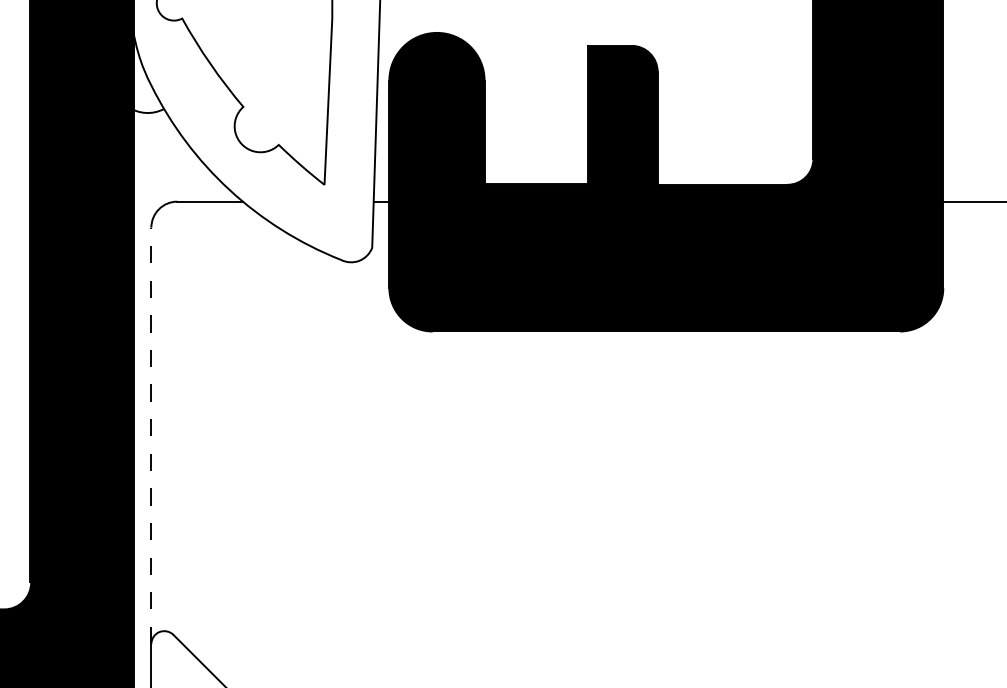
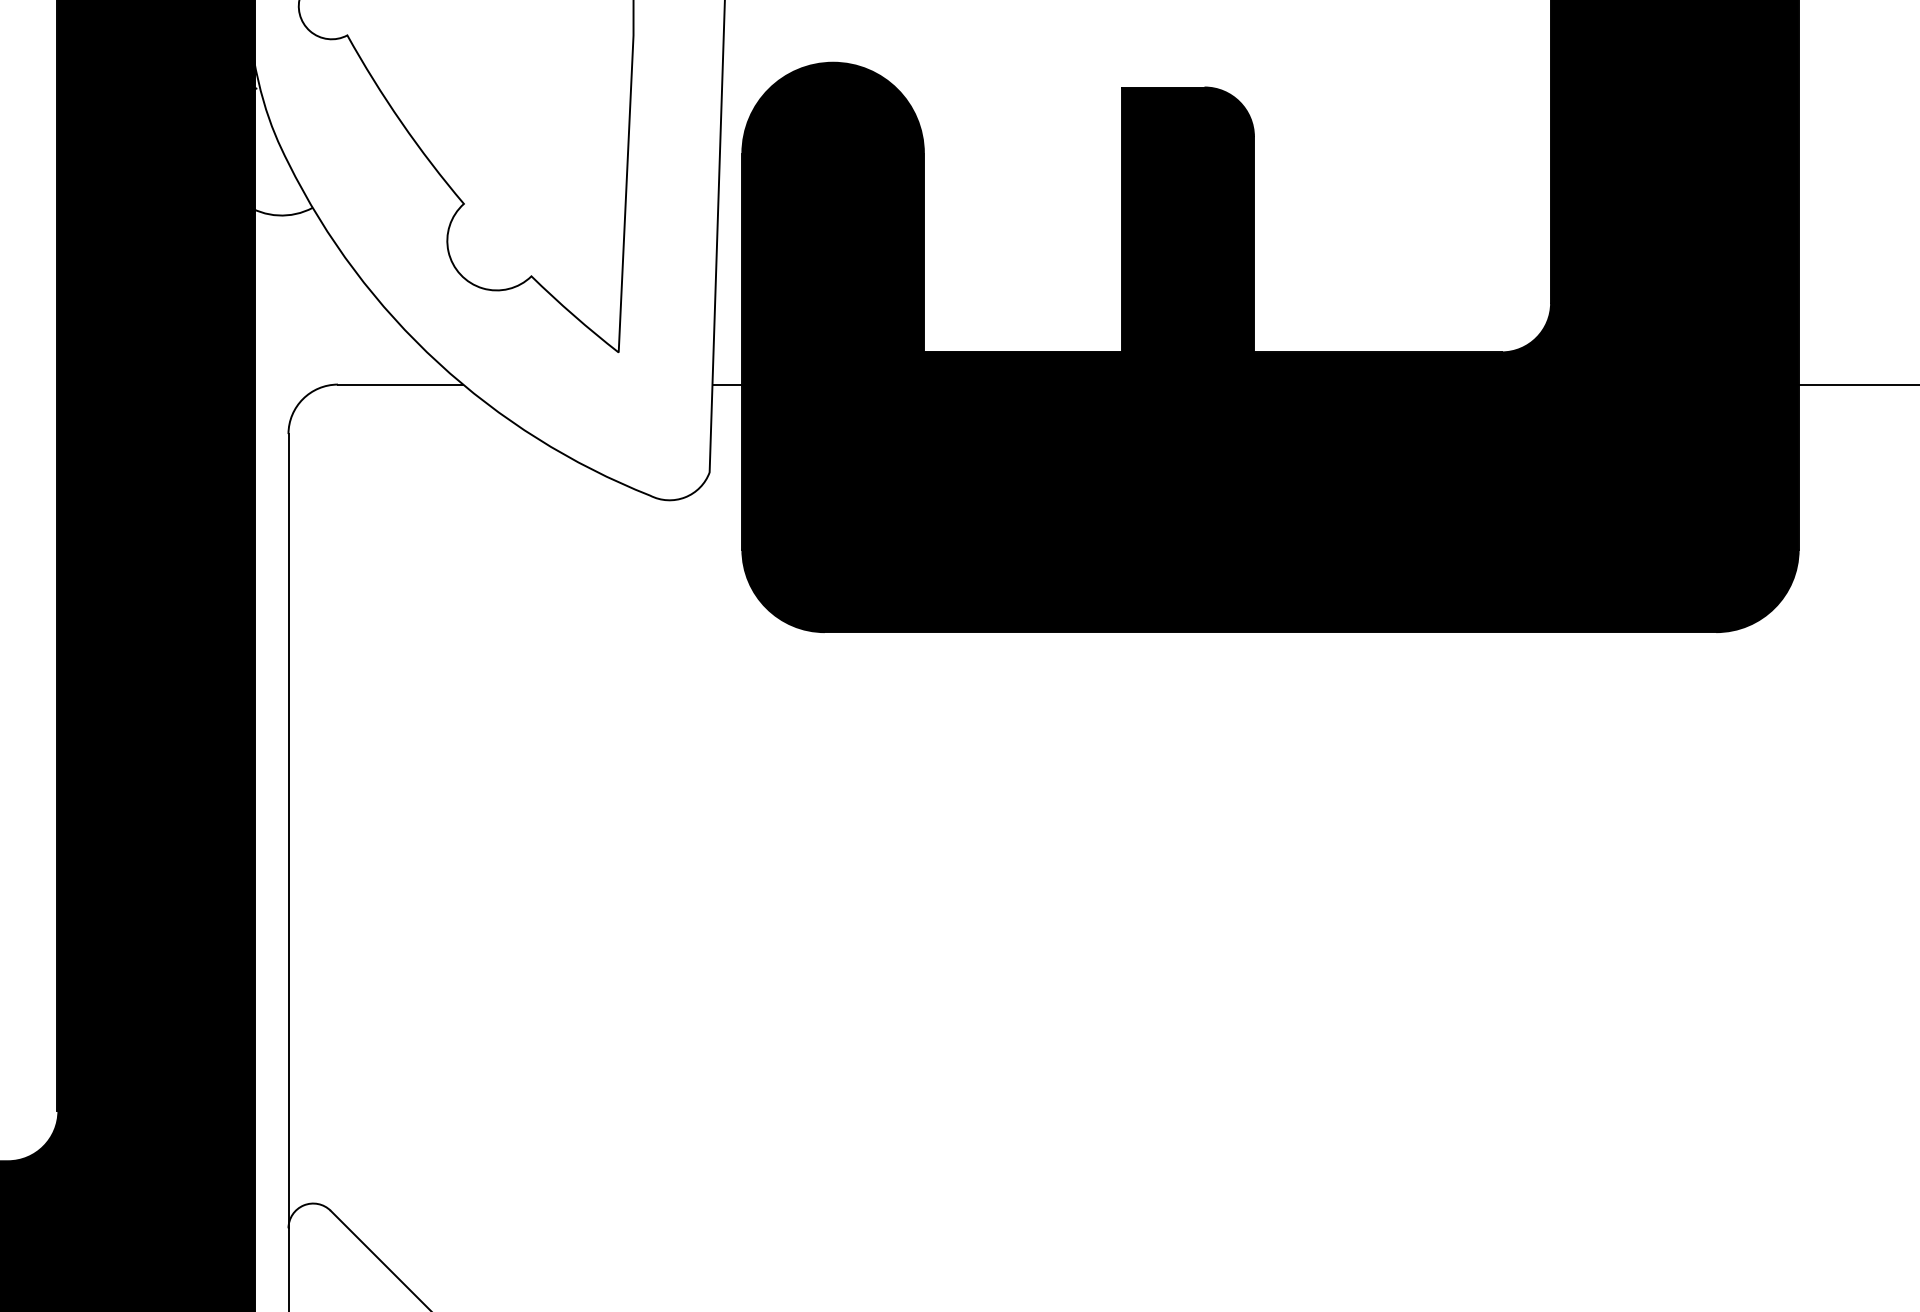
line: (151, 435) -> (288, 830), dashed -> solid

